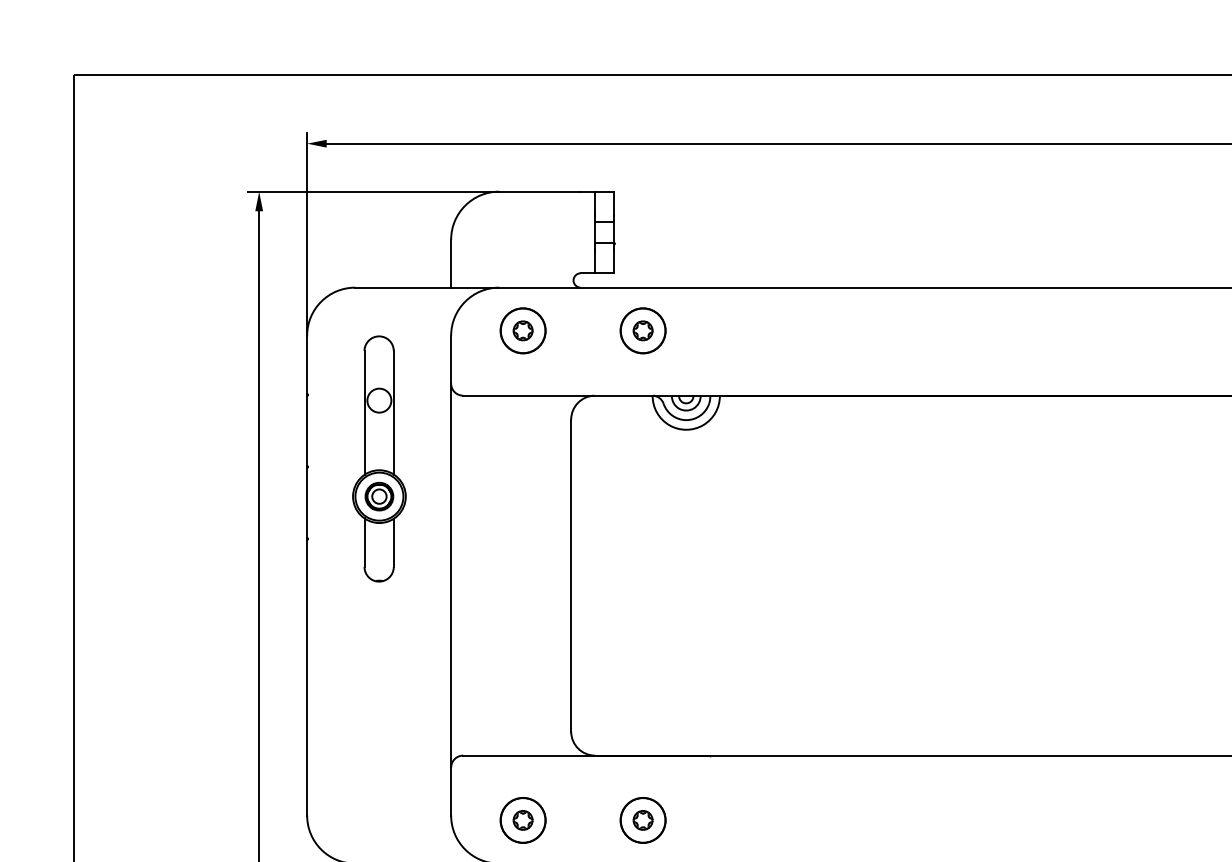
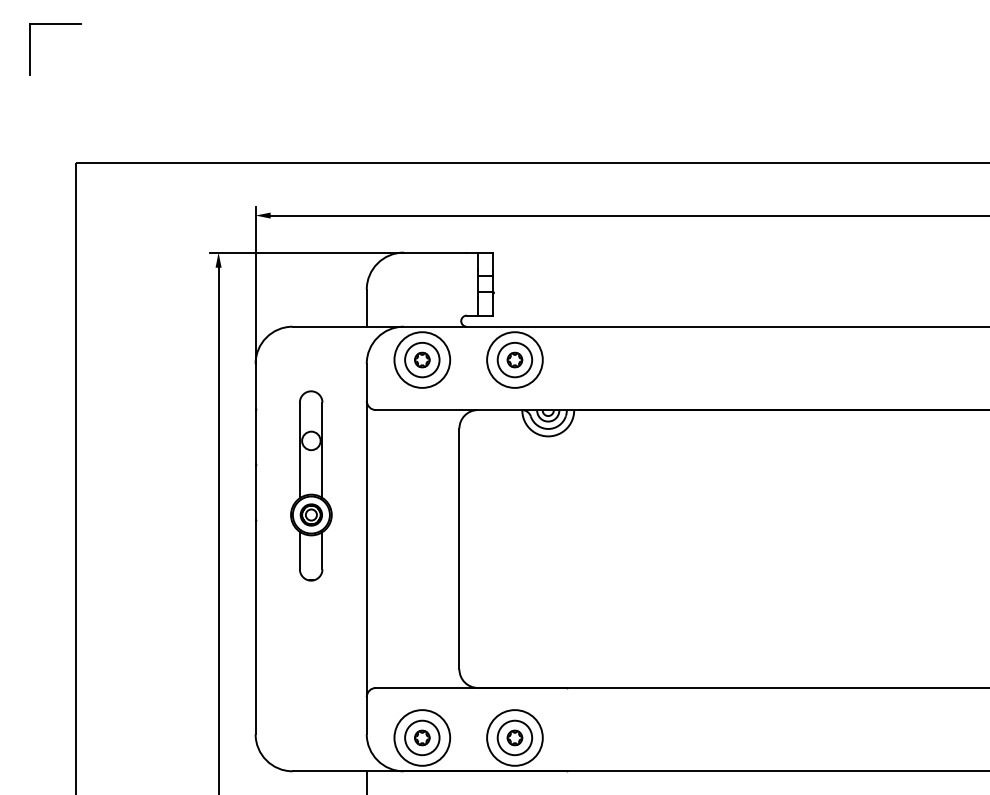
circle: (522, 330) -> (421, 359), size x1.6
circle: (642, 330) -> (514, 359), size x1.6
part: (379, 458) -> (311, 485), moved
circle: (522, 819) -> (421, 737), size x1.6
circle: (642, 819) -> (514, 737), size x1.6

